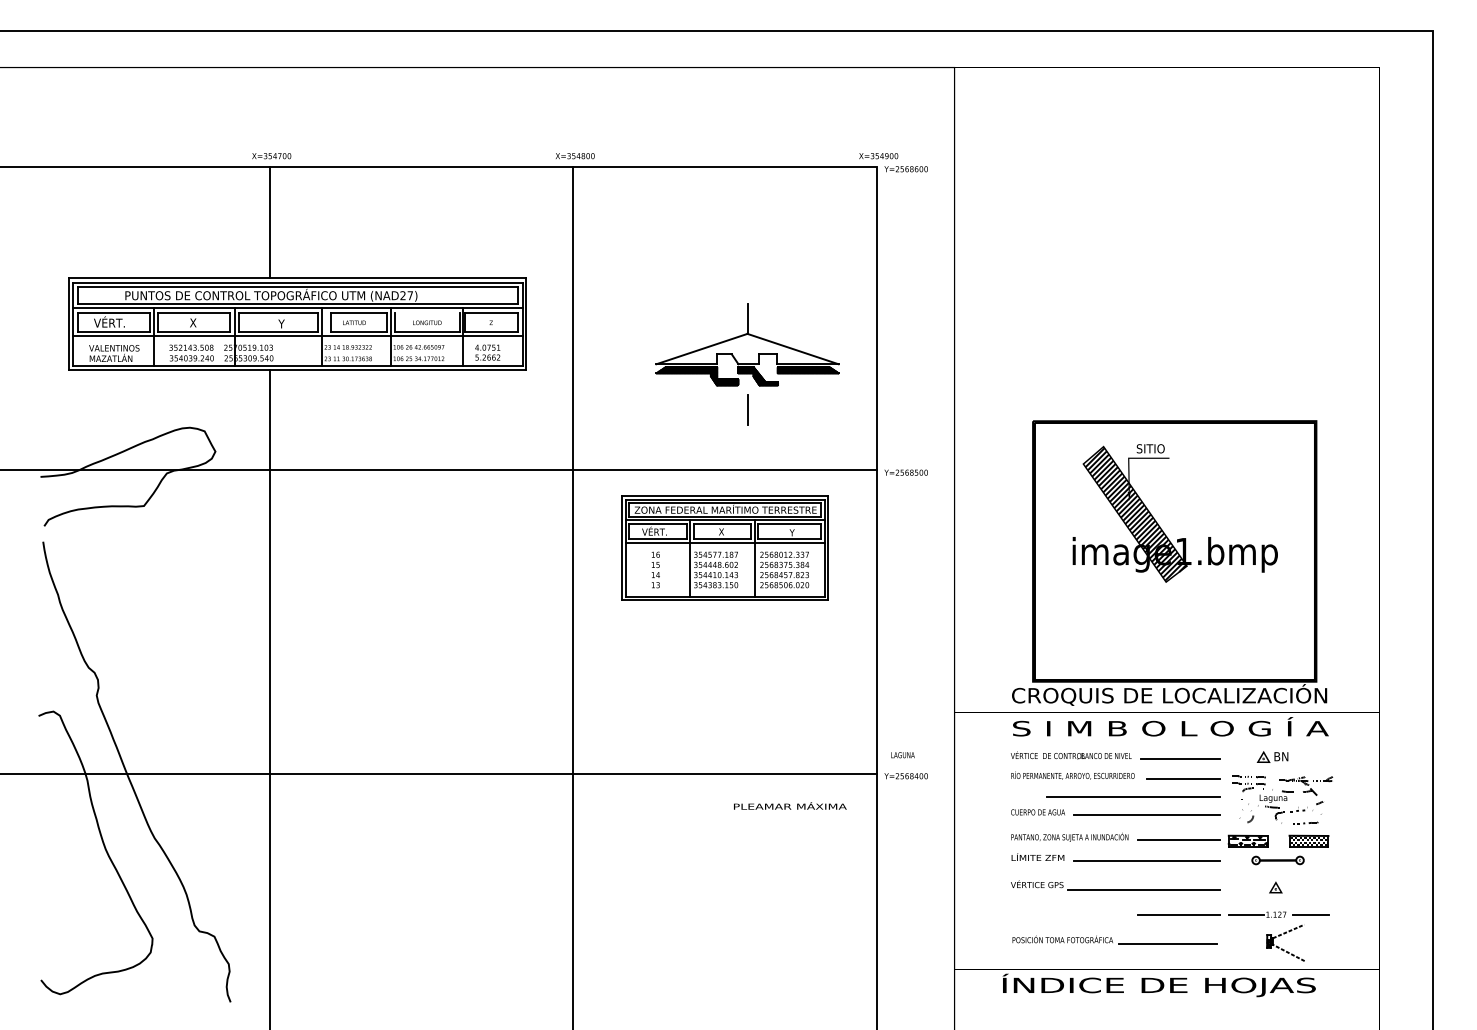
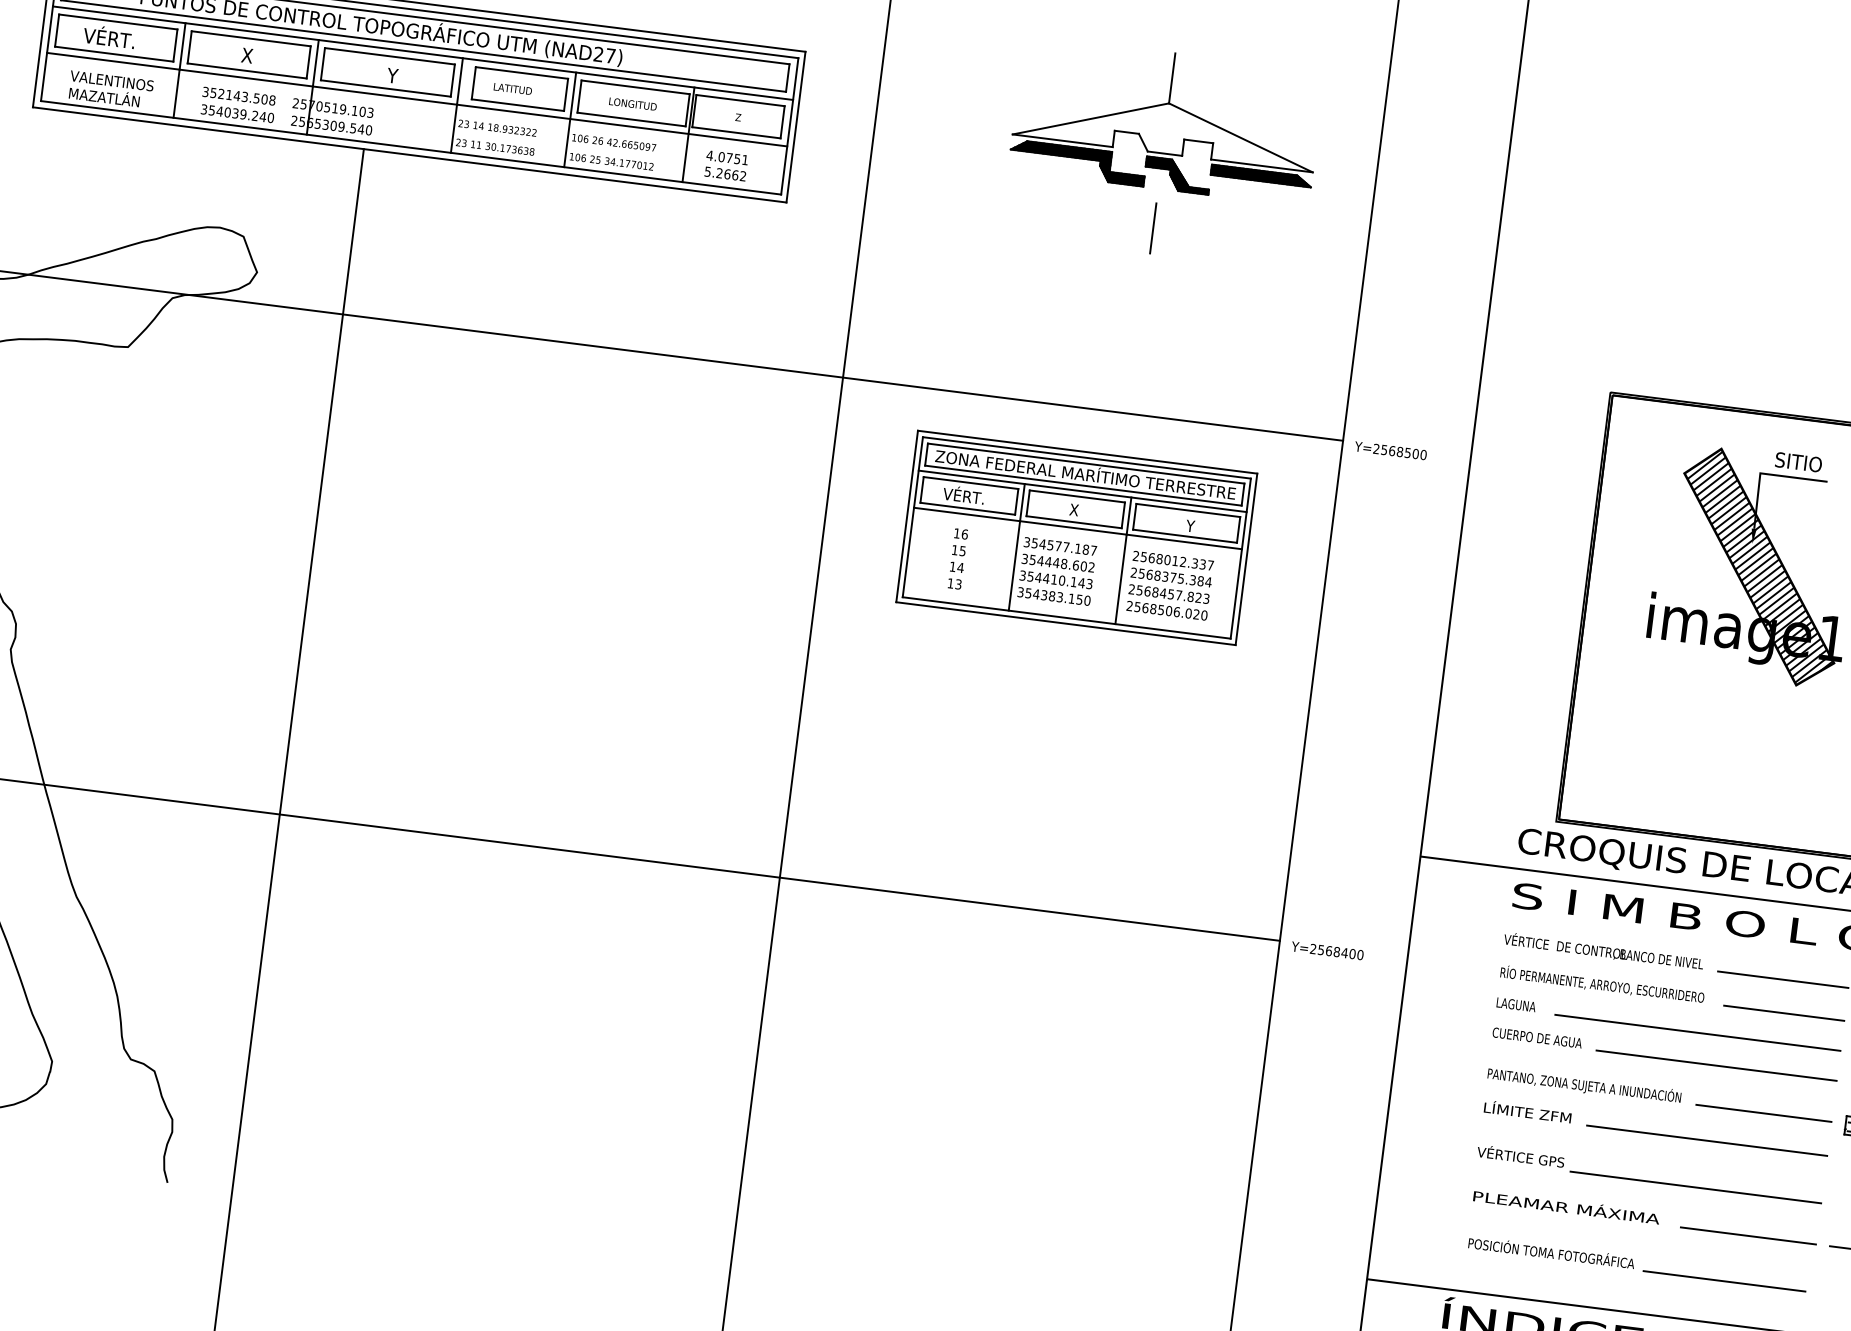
line: (427, 312) -> (635, 87), added
part: (747, 364) -> (1162, 153), moved
text: (902, 755) -> (1515, 1005), moved
text: (790, 805) -> (1567, 1205), moved

